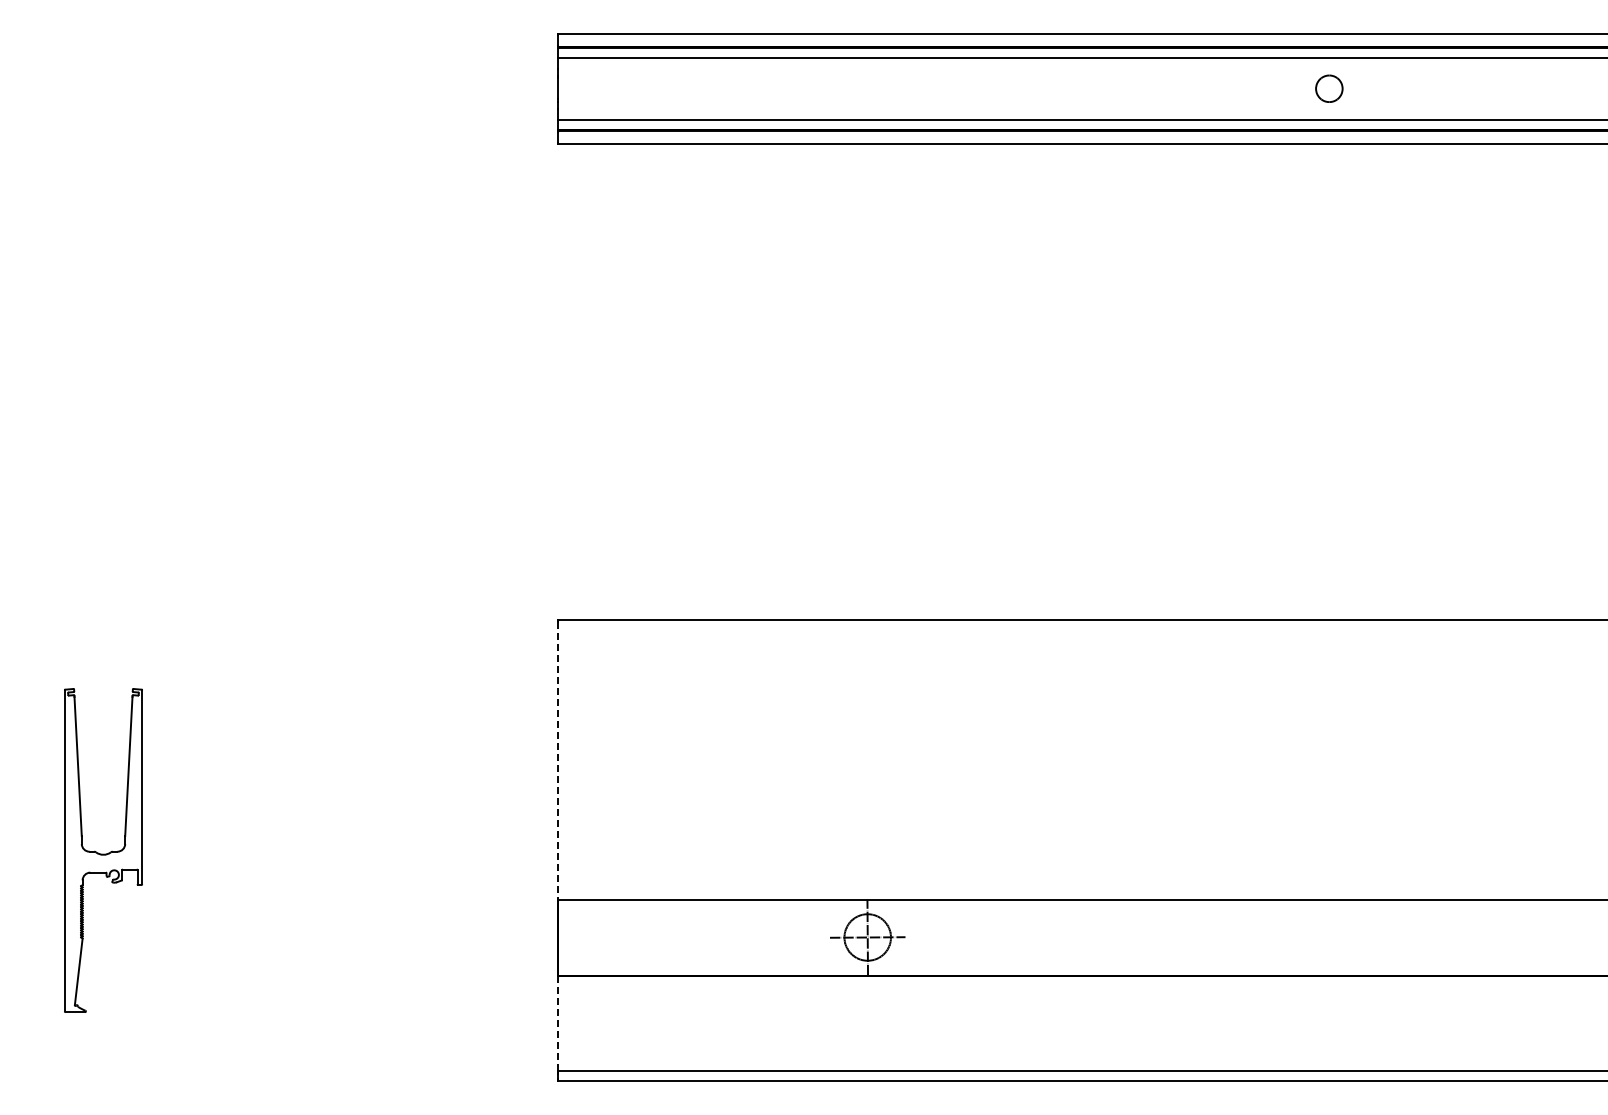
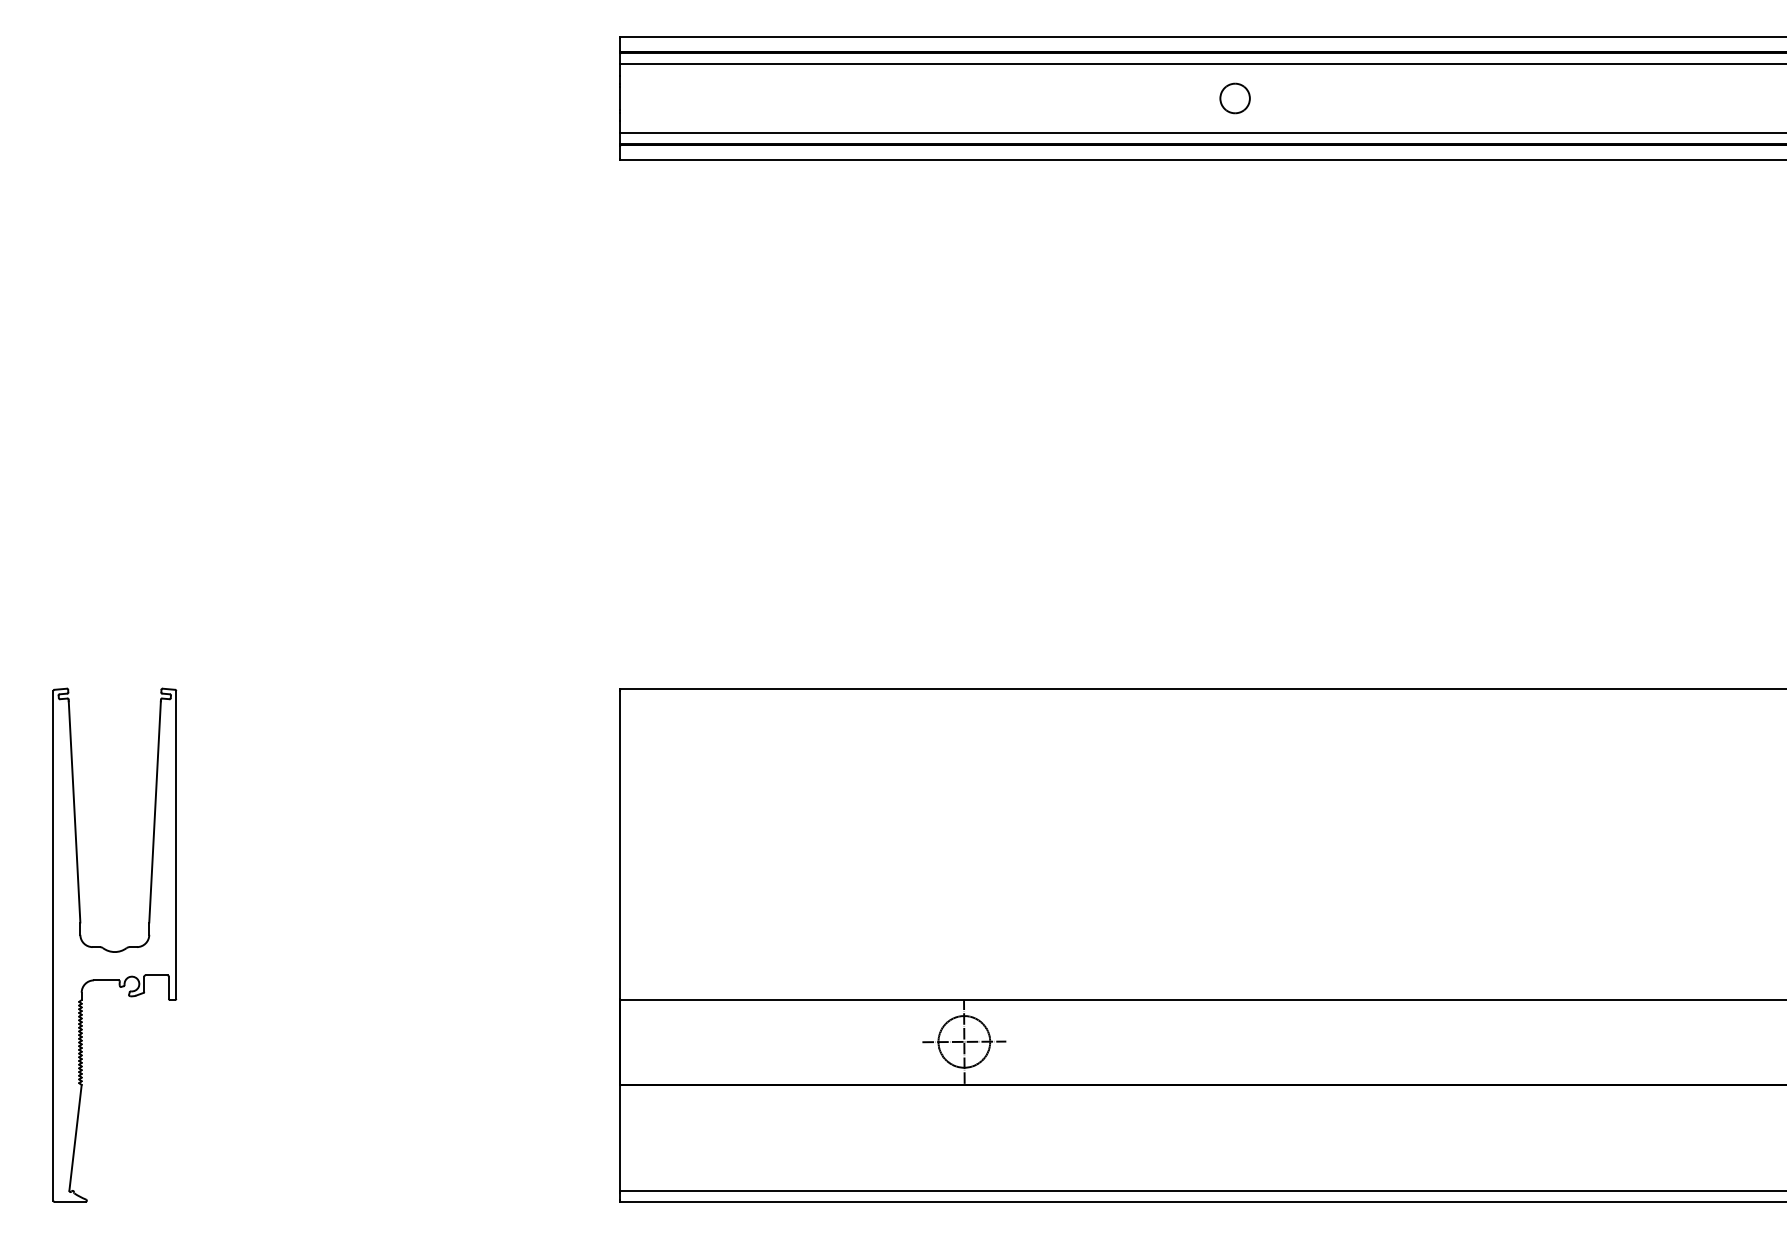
part: (1329, 88) -> (1235, 98), moved
line: (557, 760) -> (619, 845), dashed -> solid
part: (103, 850) -> (114, 945), size x1.43
line: (557, 1023) -> (619, 1137), dashed -> solid

